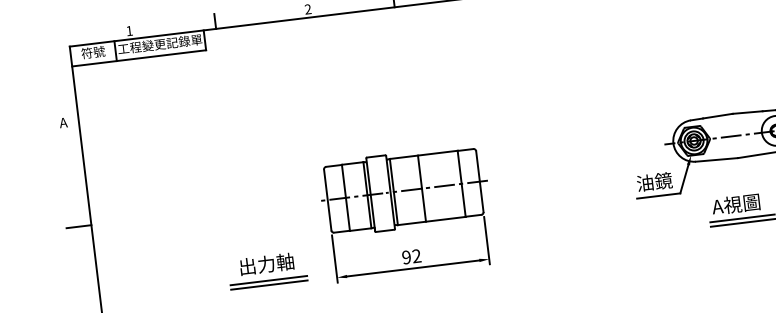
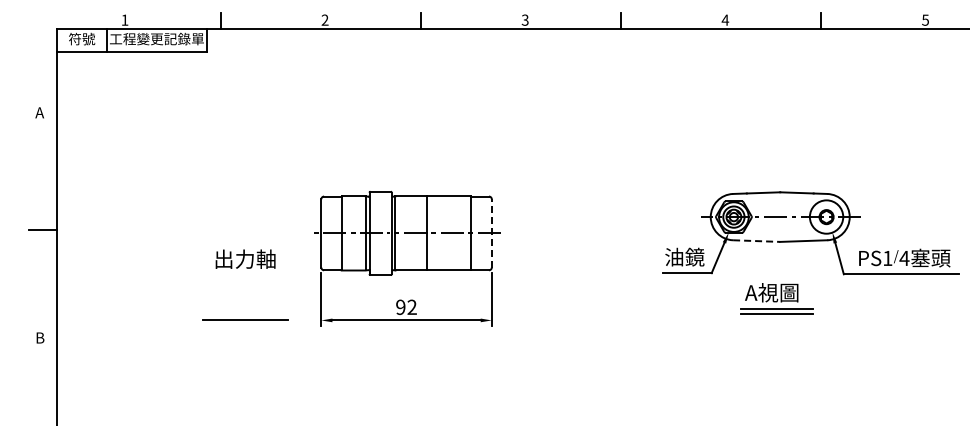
line: (716, 160) -> (756, 241), solid -> dashed
line: (479, 180) -> (491, 232), solid -> dashed
text: (266, 263) -> (245, 258), moved
line: (268, 280) -> (245, 314), removed

